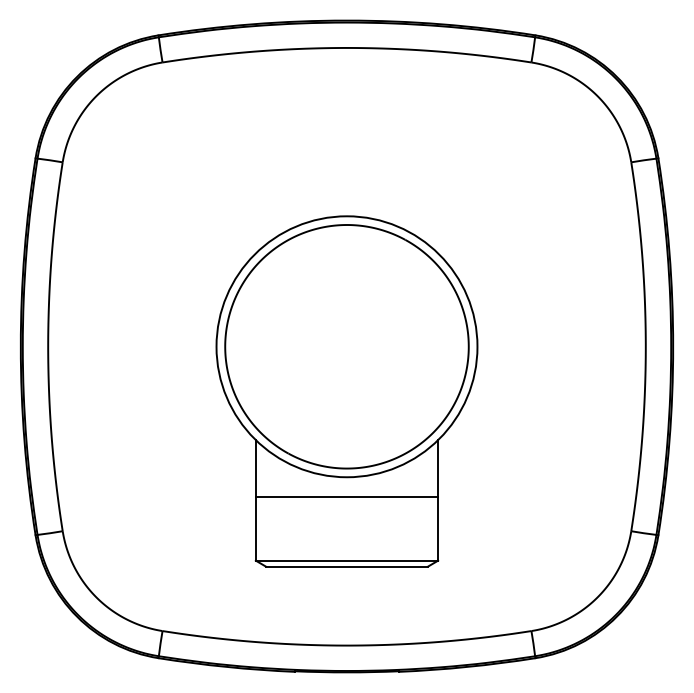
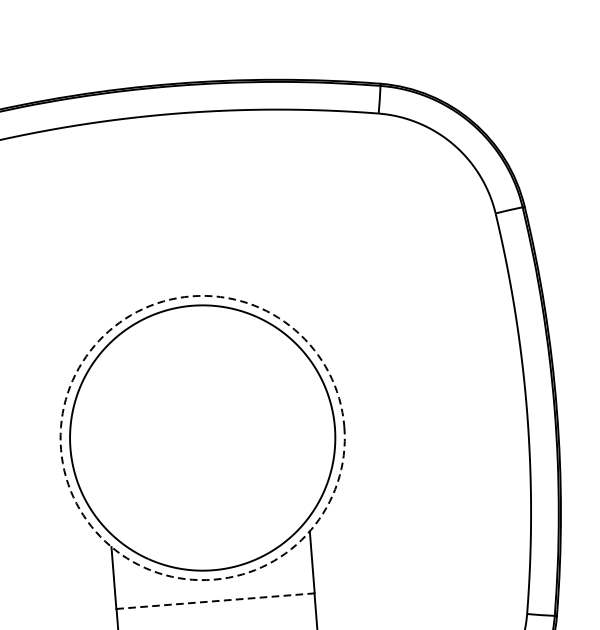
circle: (346, 346) -> (202, 437), solid -> dashed
line: (347, 497) -> (216, 601), solid -> dashed

